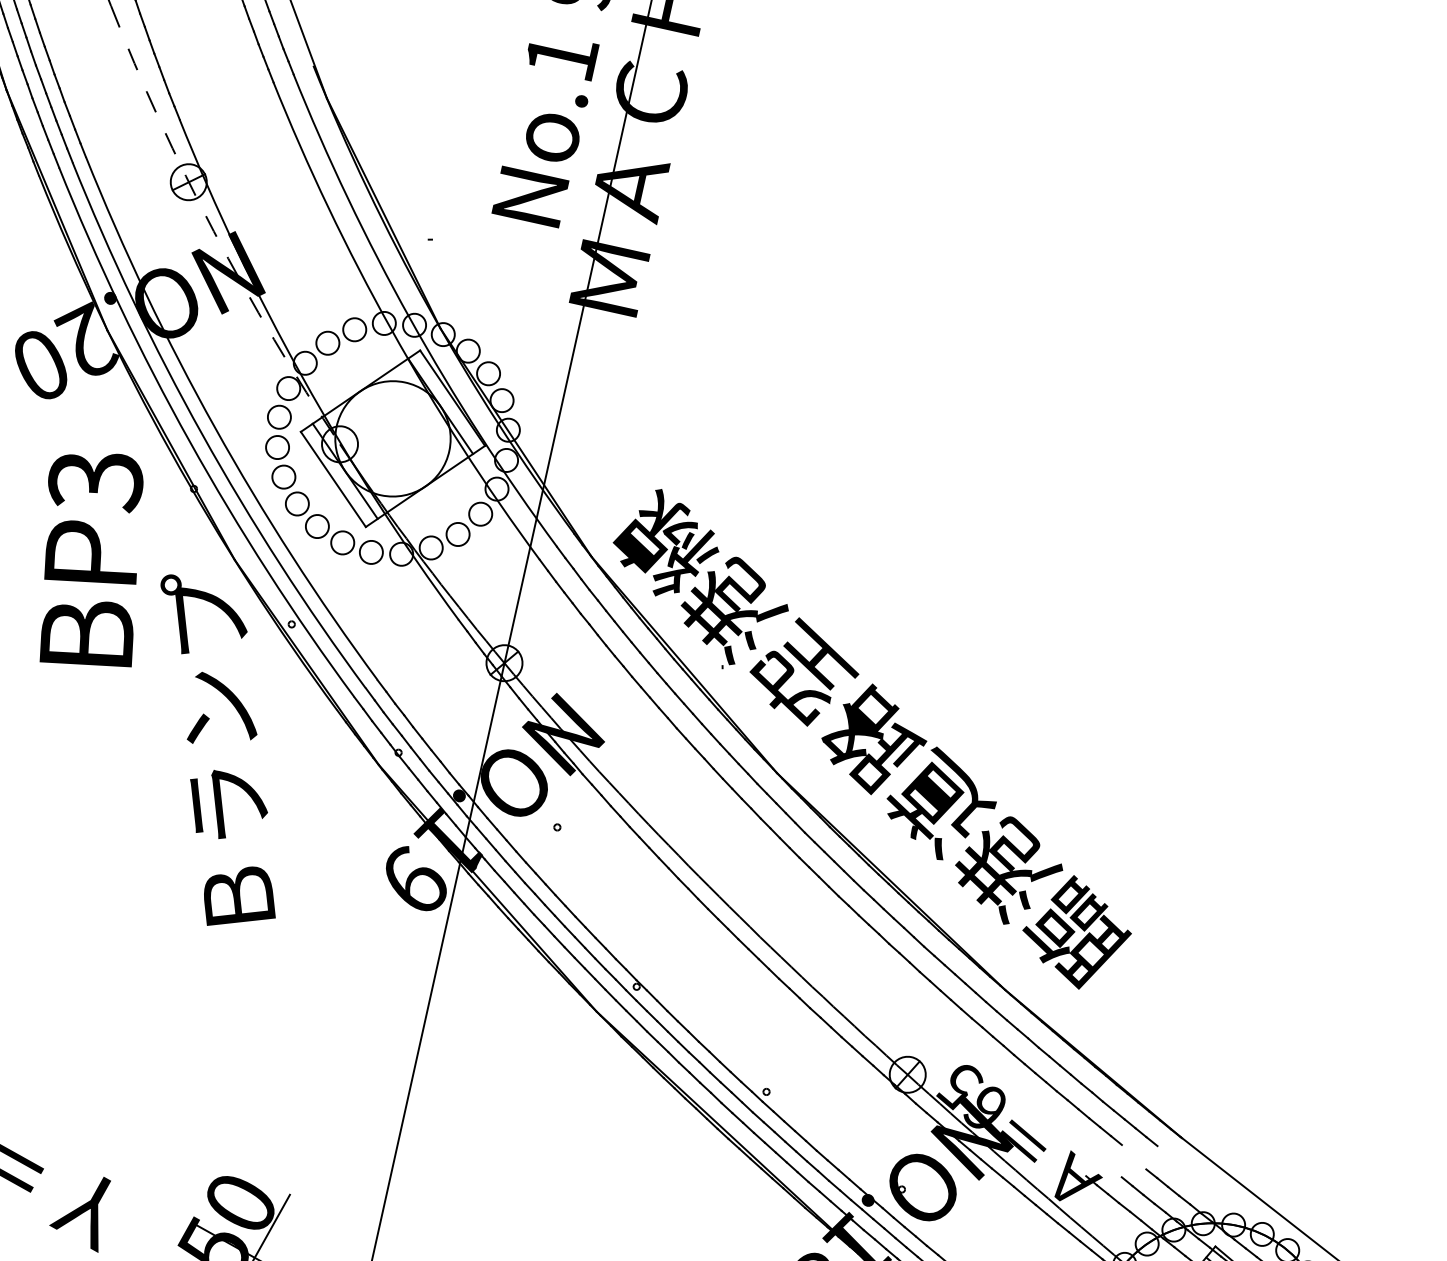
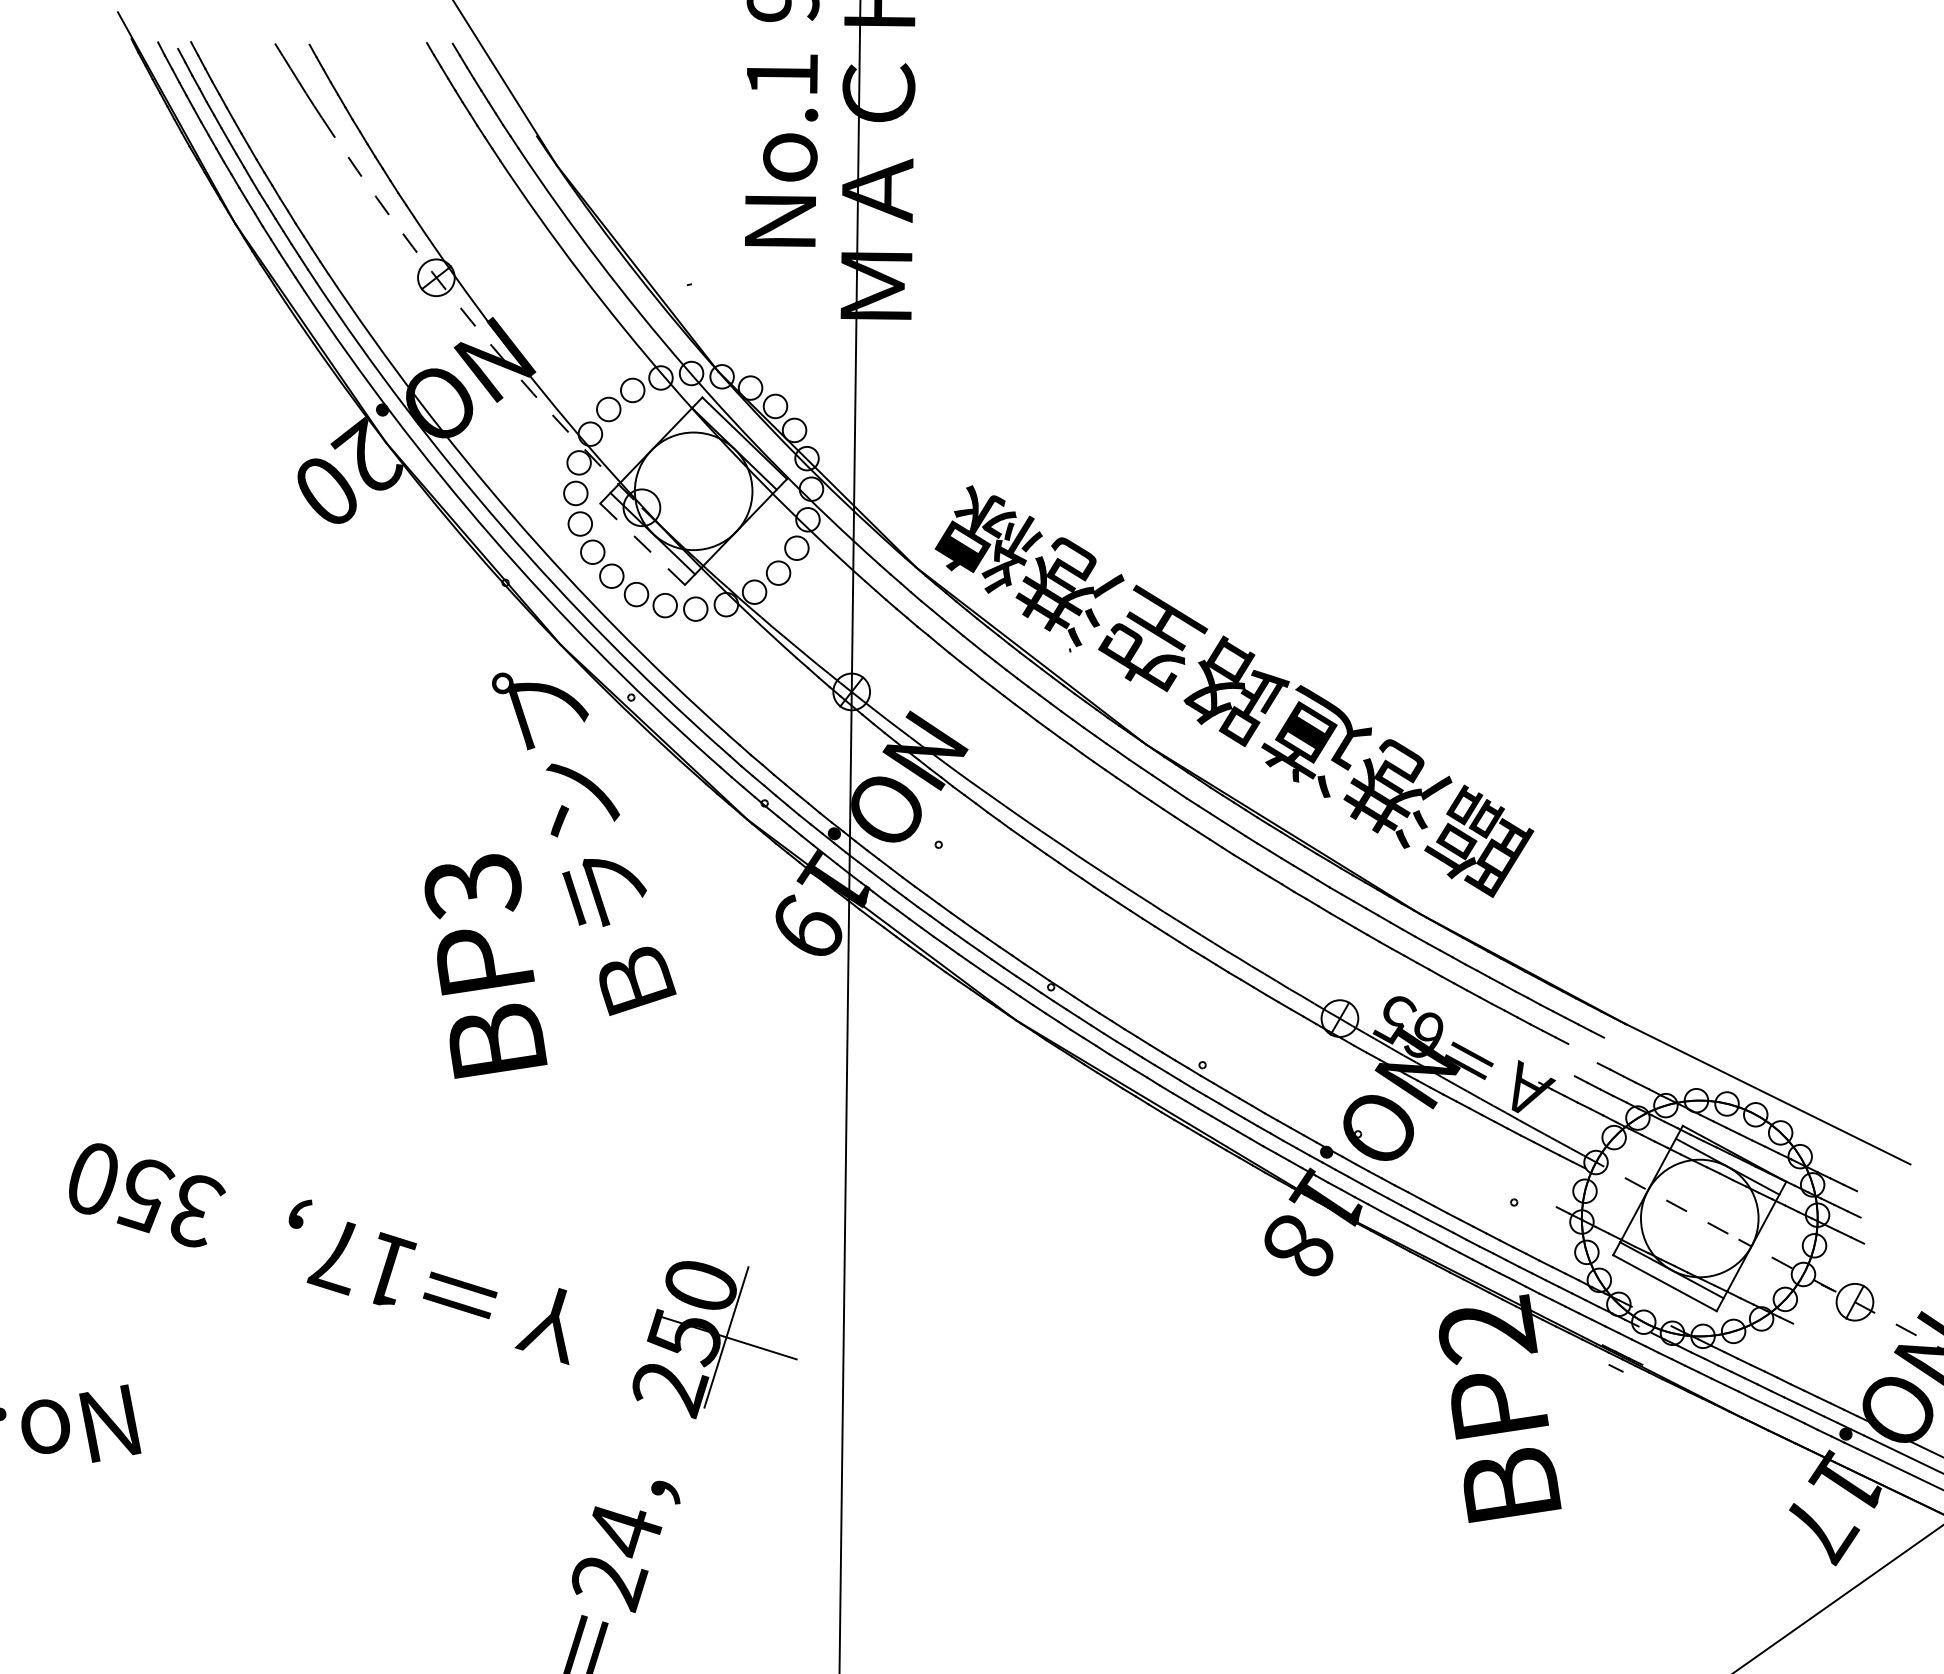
line: (333, 479) -> (642, 544), solid -> dashed
text: (91, 560) -> (485, 966), moved

